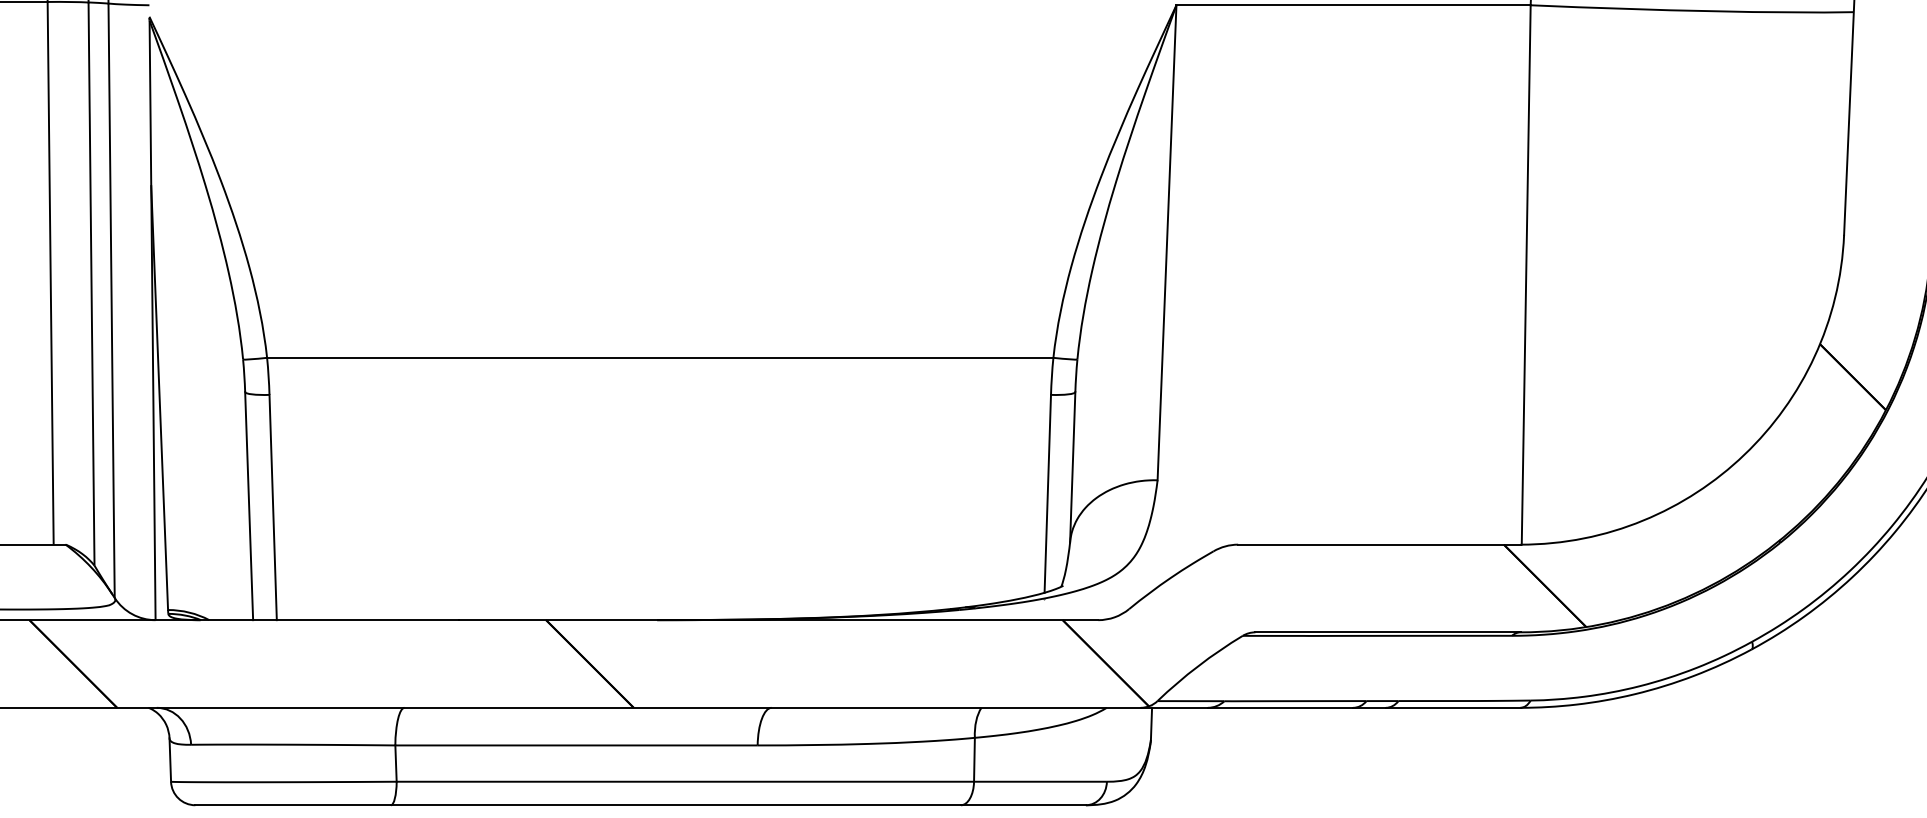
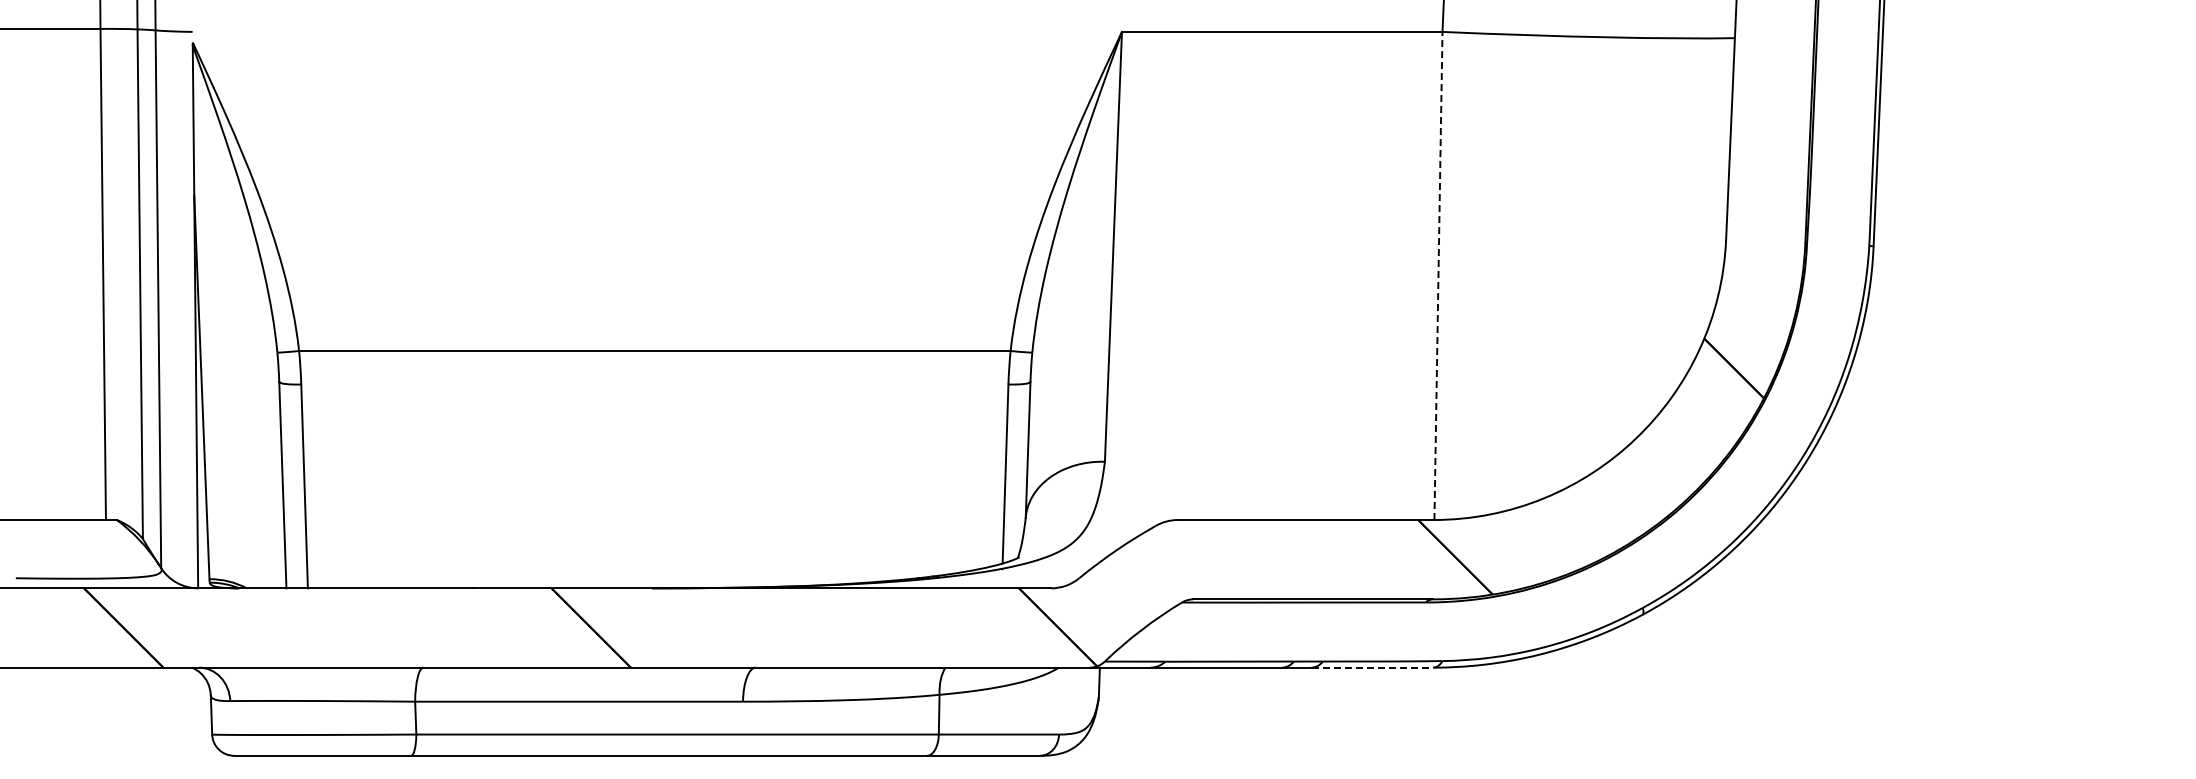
line: (1526, 274) -> (1438, 275), solid -> dashed
line: (1453, 707) -> (1372, 667), solid -> dashed

